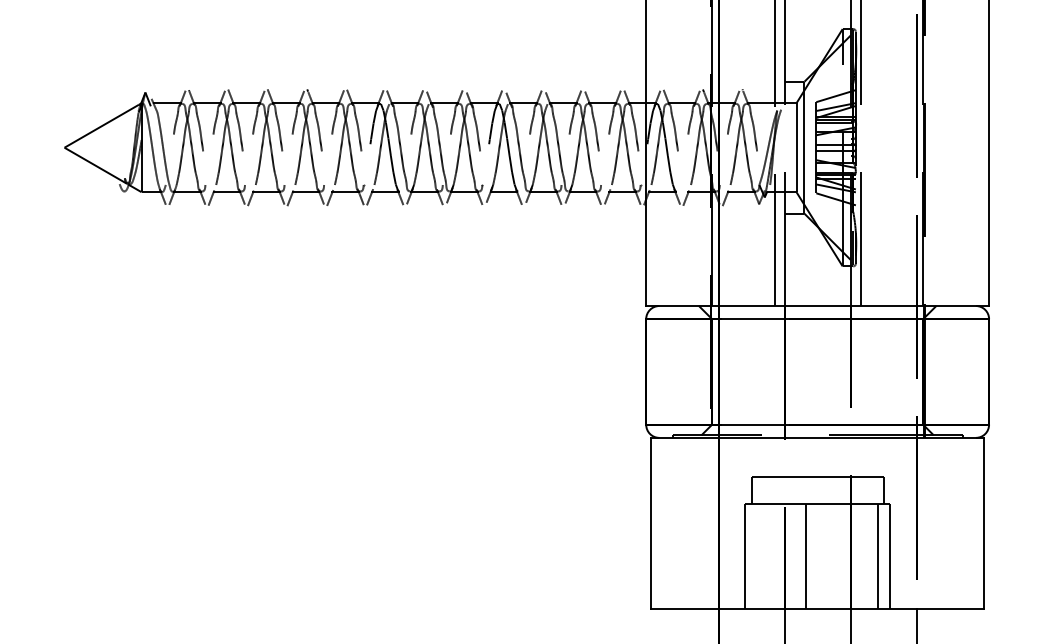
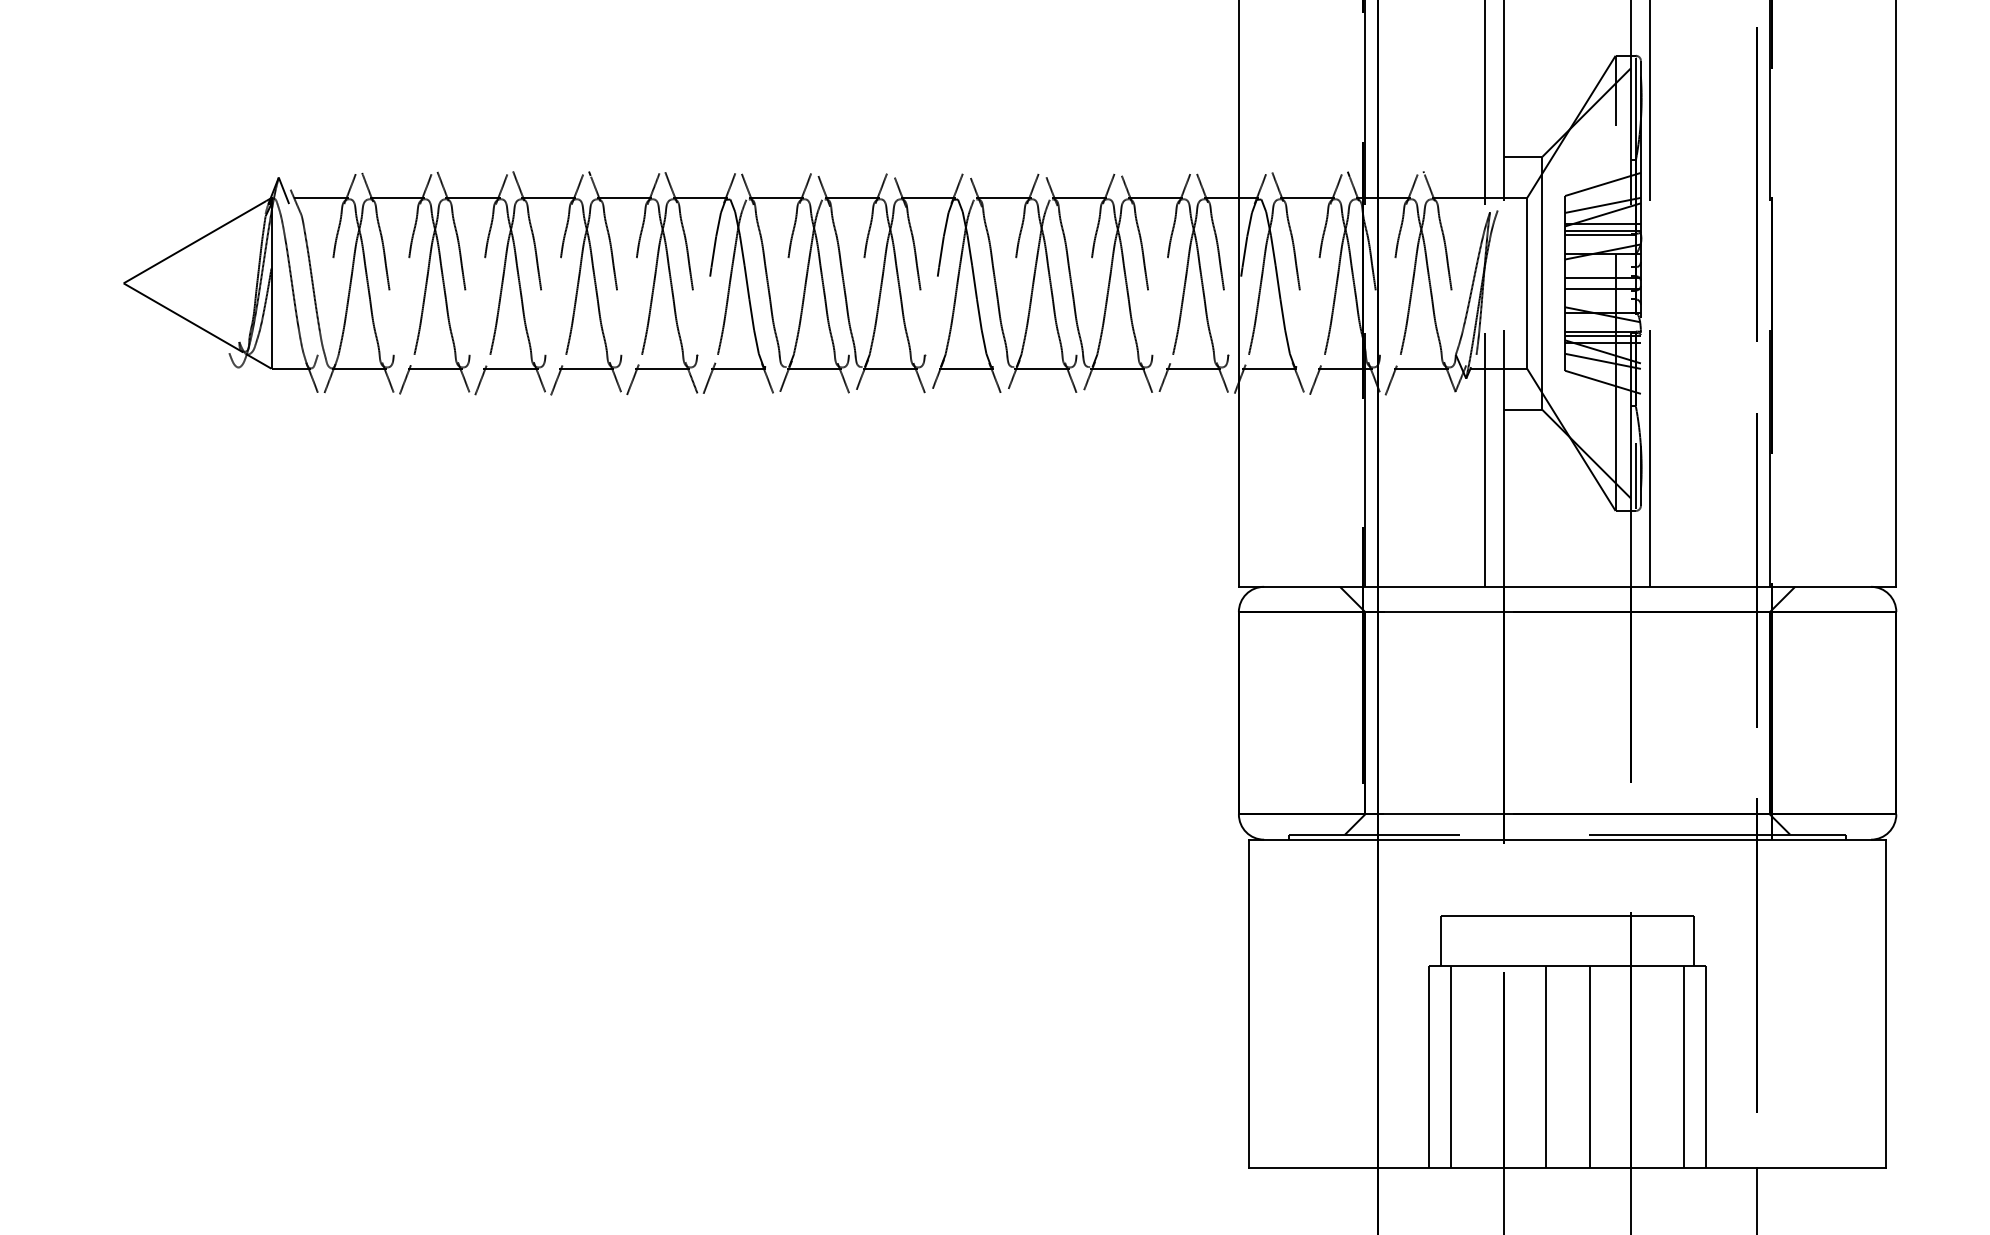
line: (756, 556) -> (1450, 1067), added
line: (829, 556) -> (1590, 1067), added

